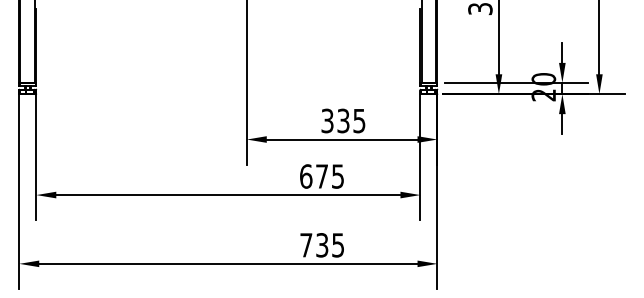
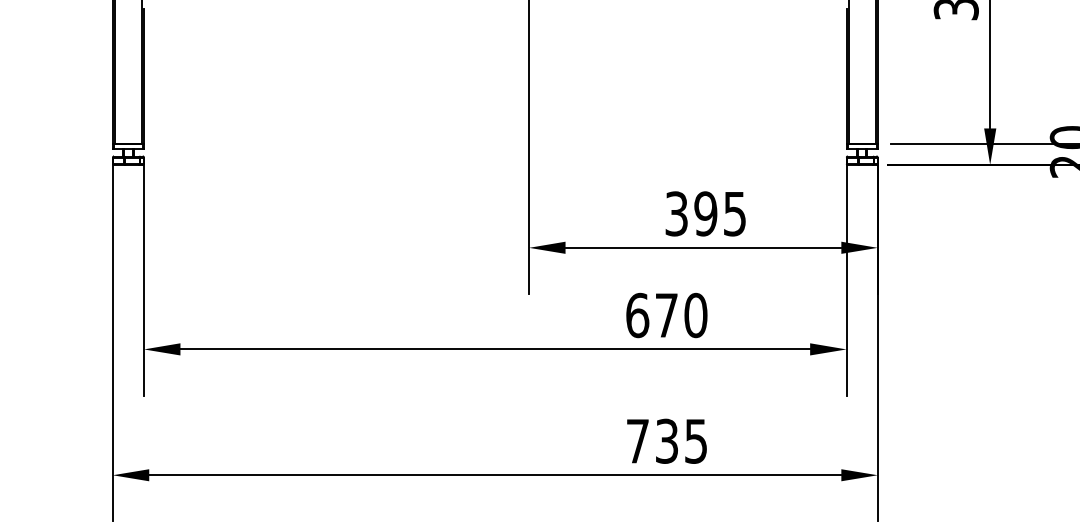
text: (343, 120) -> (705, 212), 335 -> 395
text: (337, 176) -> (694, 315), 675 -> 670

